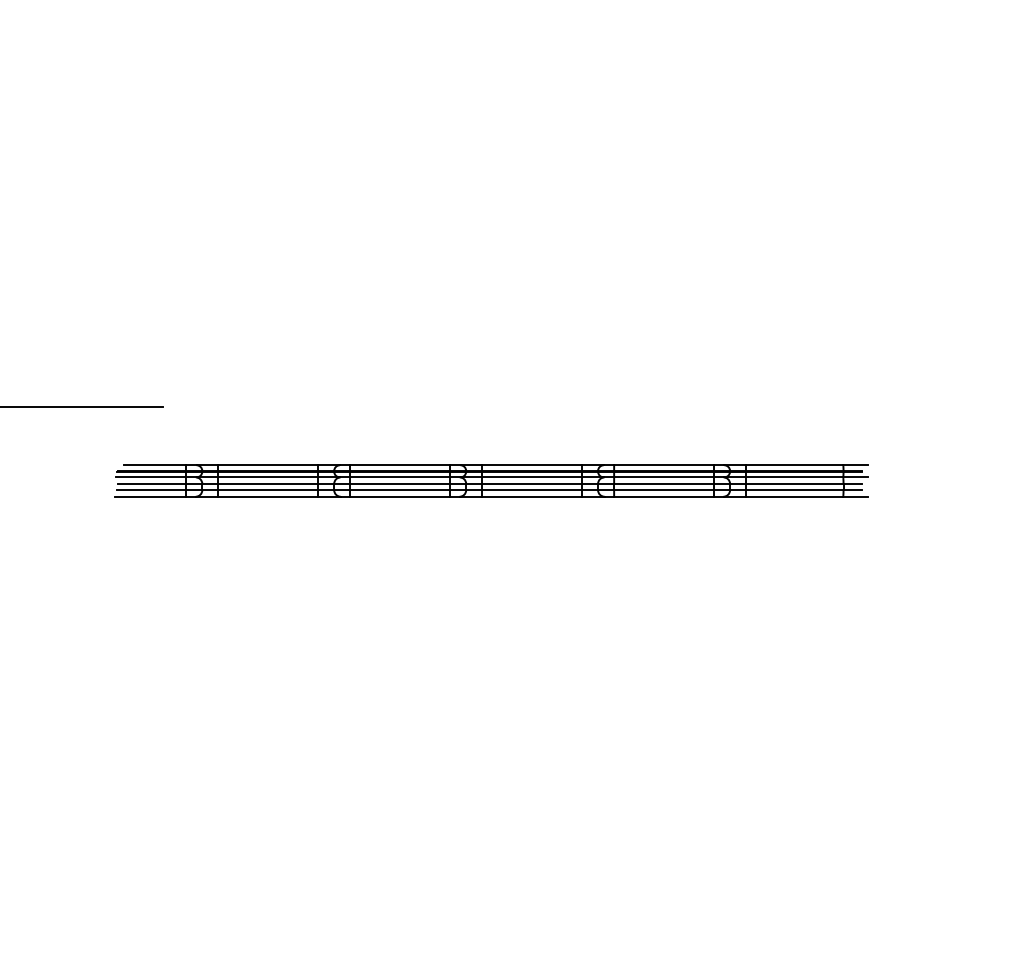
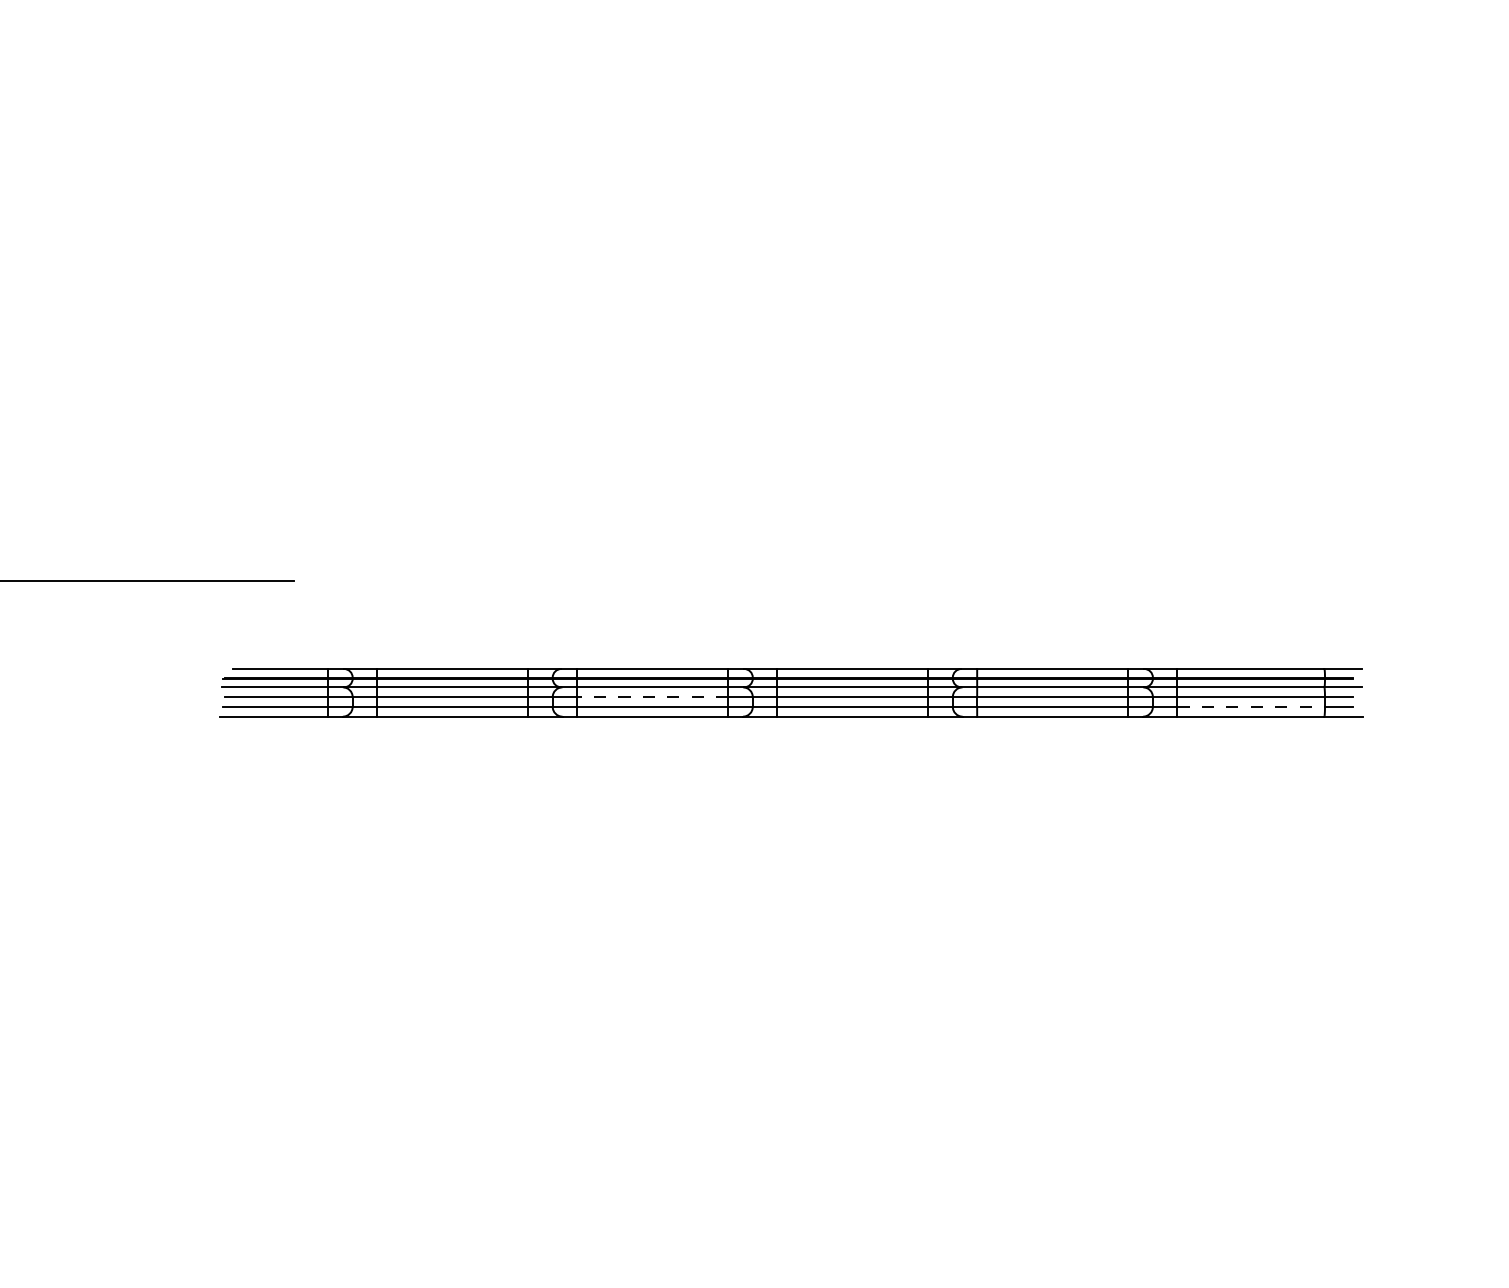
line: (400, 483) -> (653, 696), solid -> dashed
line: (794, 490) -> (1250, 707), solid -> dashed

